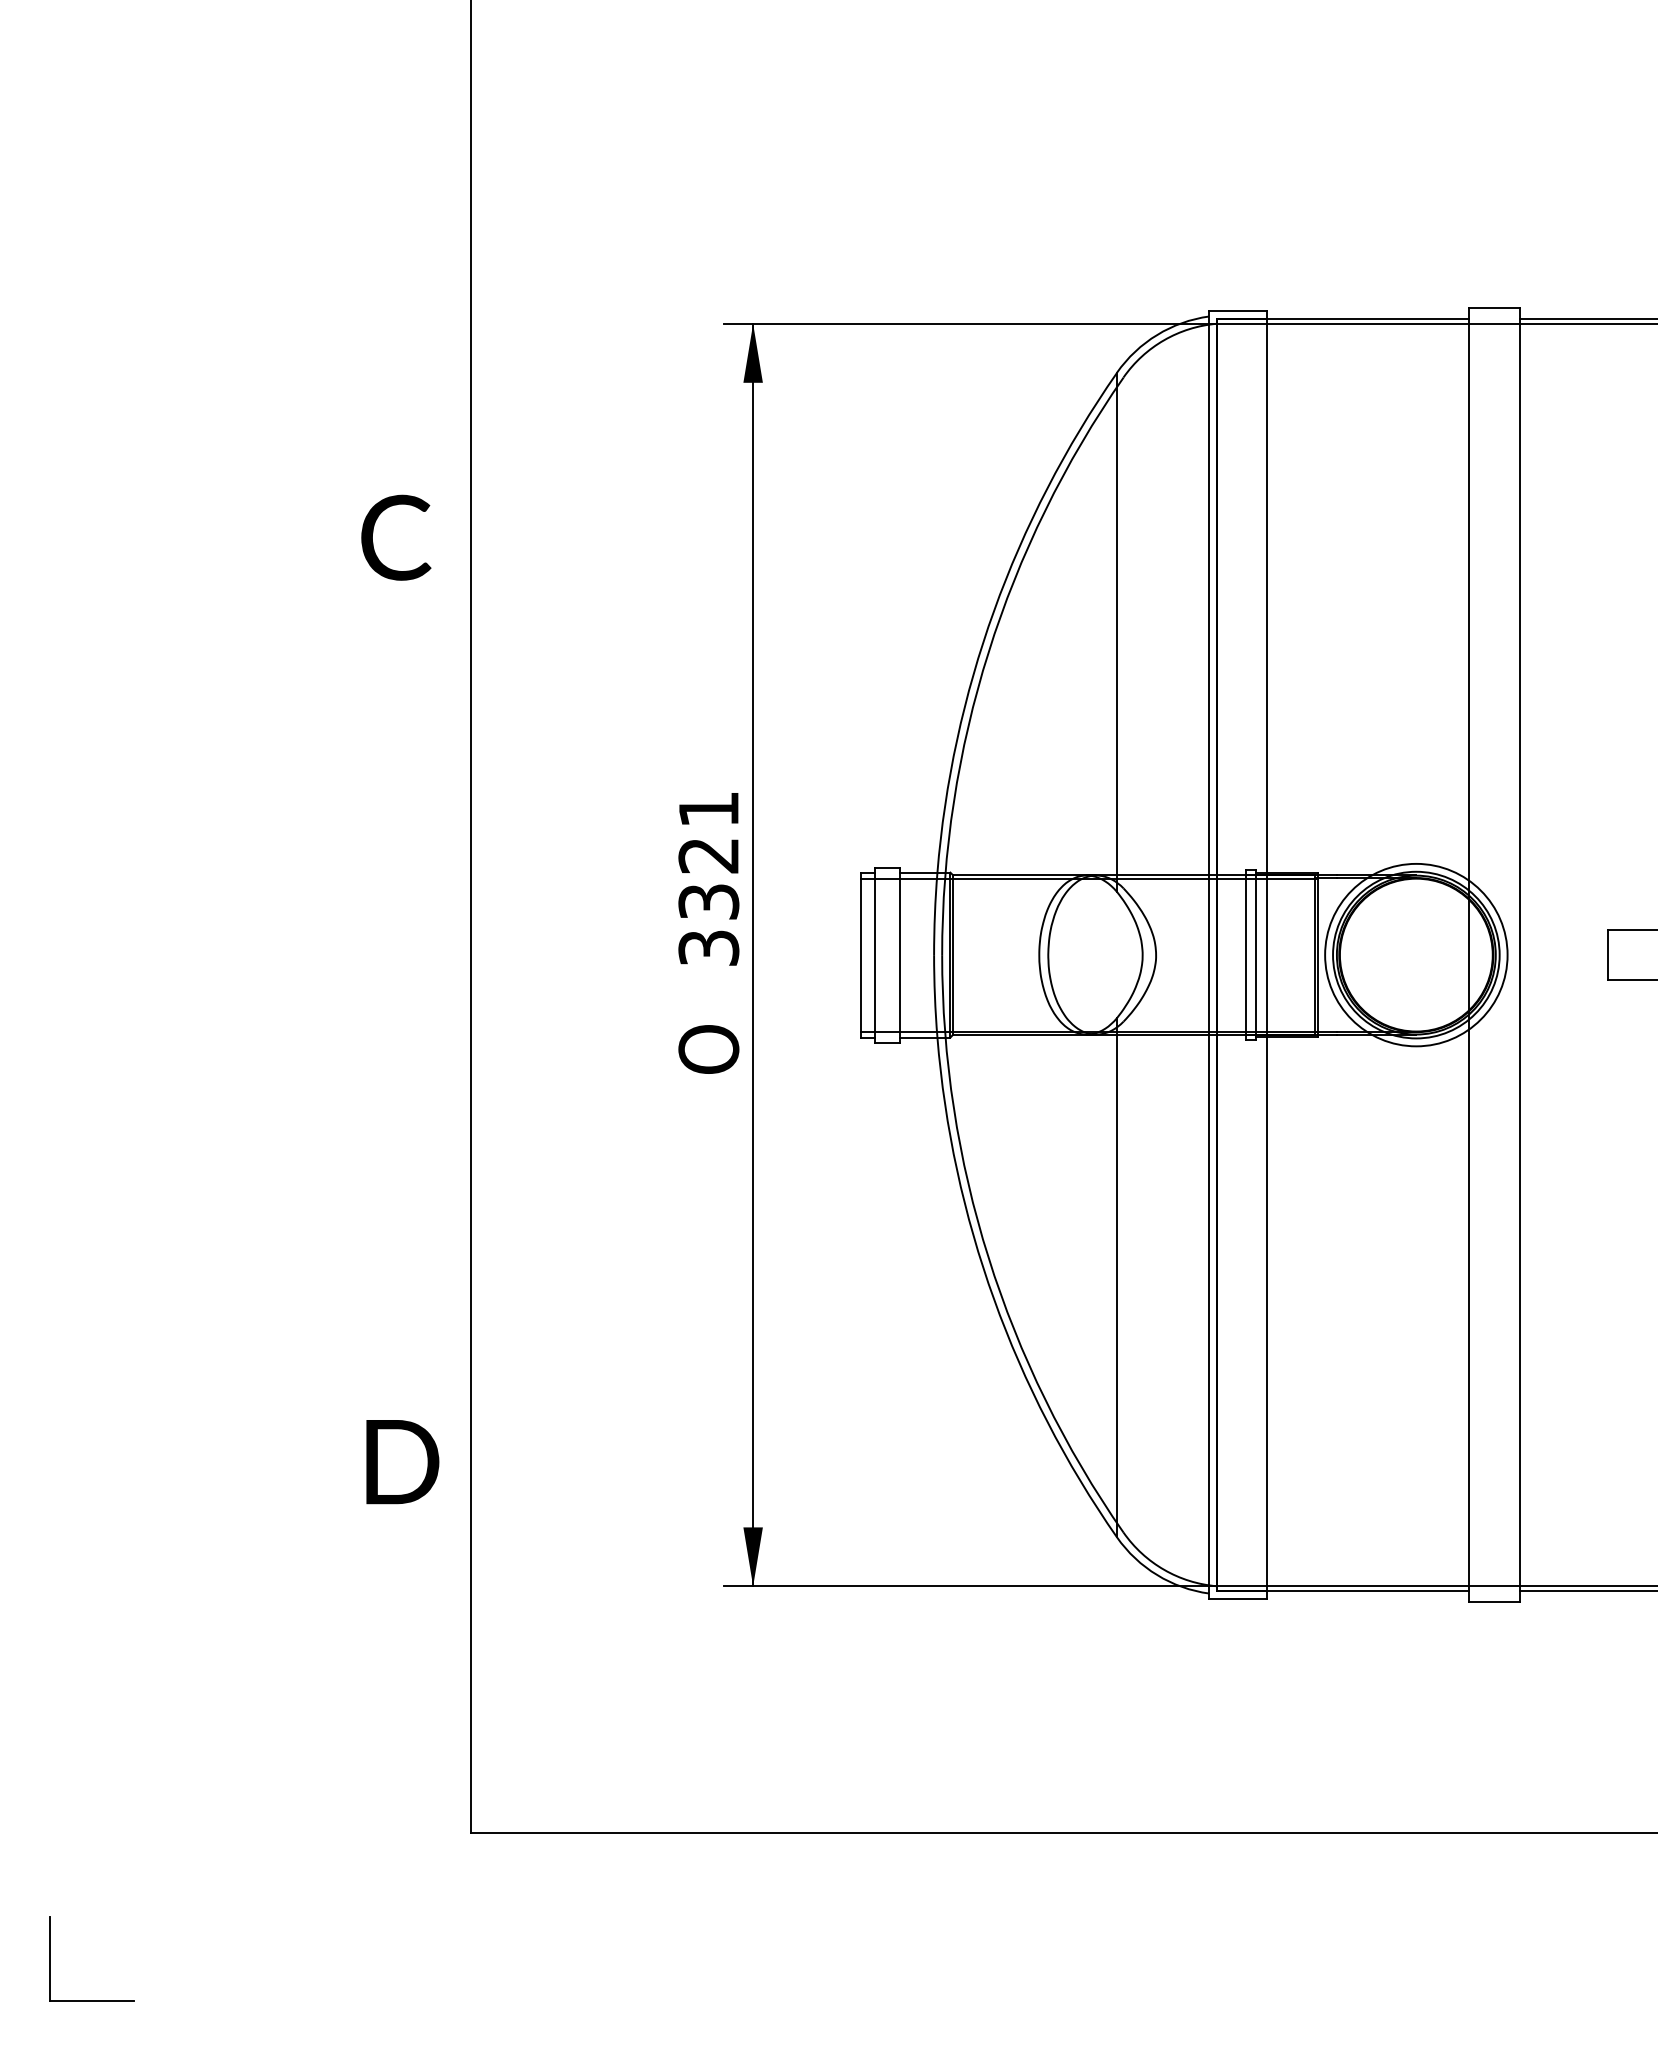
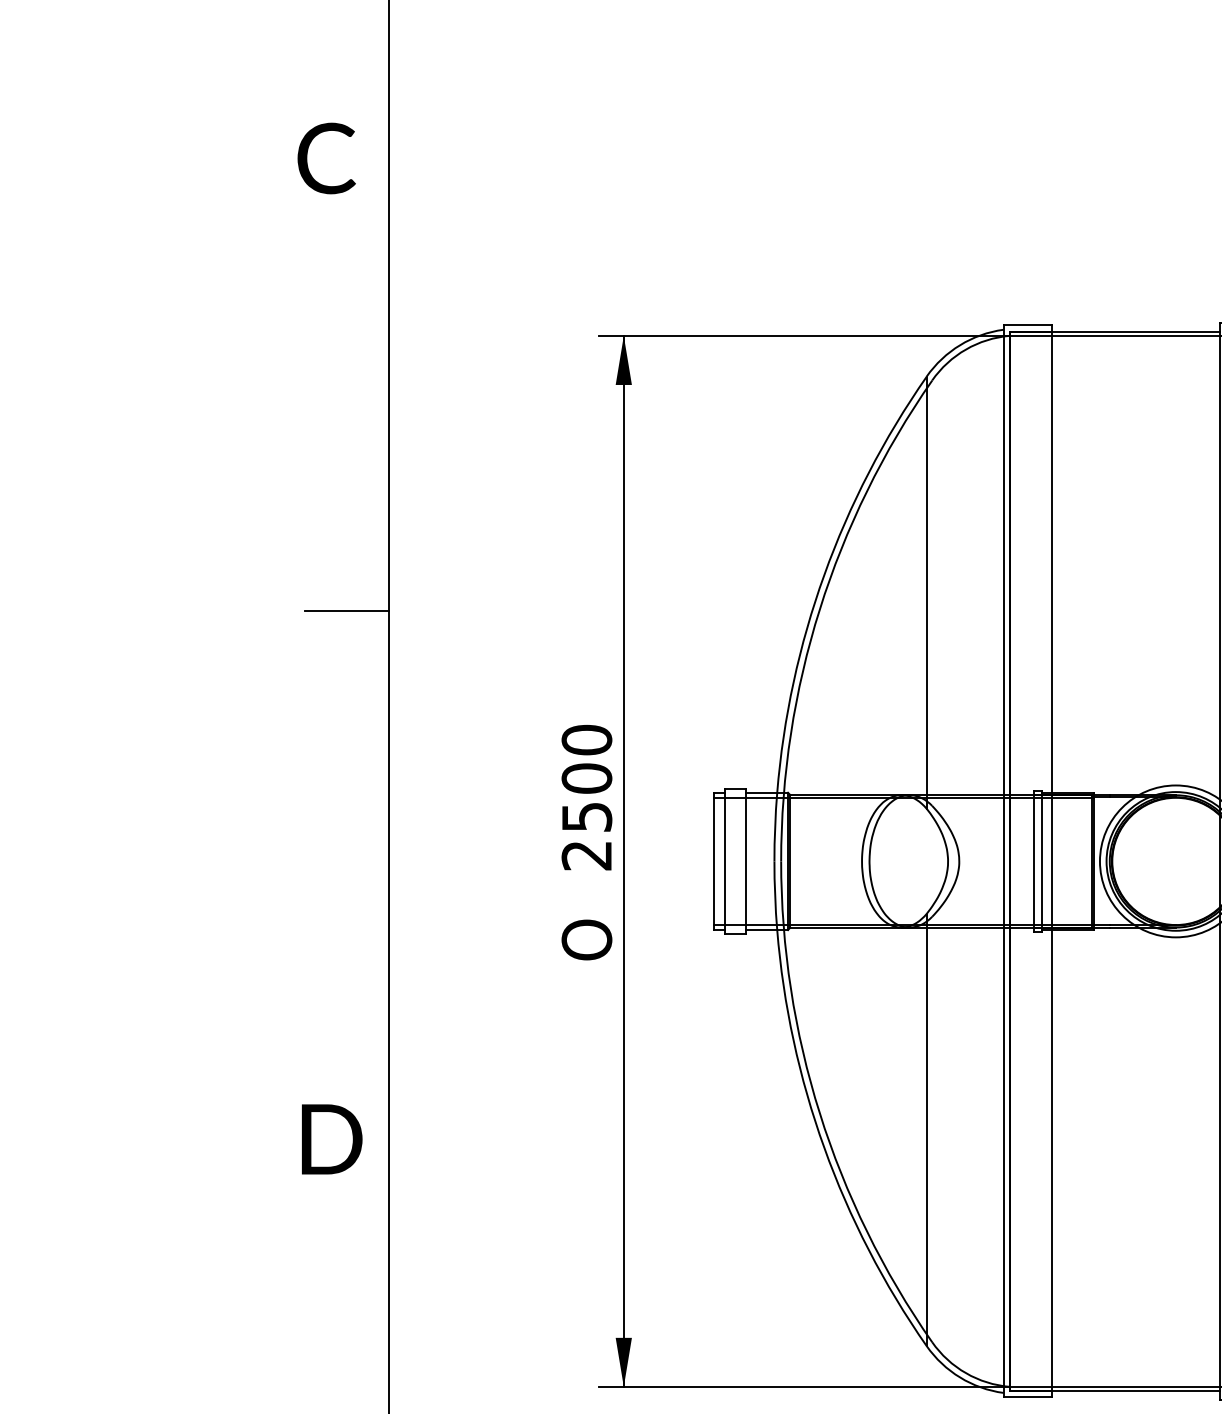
text: (396, 537) -> (326, 158), moved
line: (419, 654) -> (346, 611), added
text: (708, 878) -> (586, 797), 3321 -> 2500
text: (402, 1462) -> (331, 1139), moved

